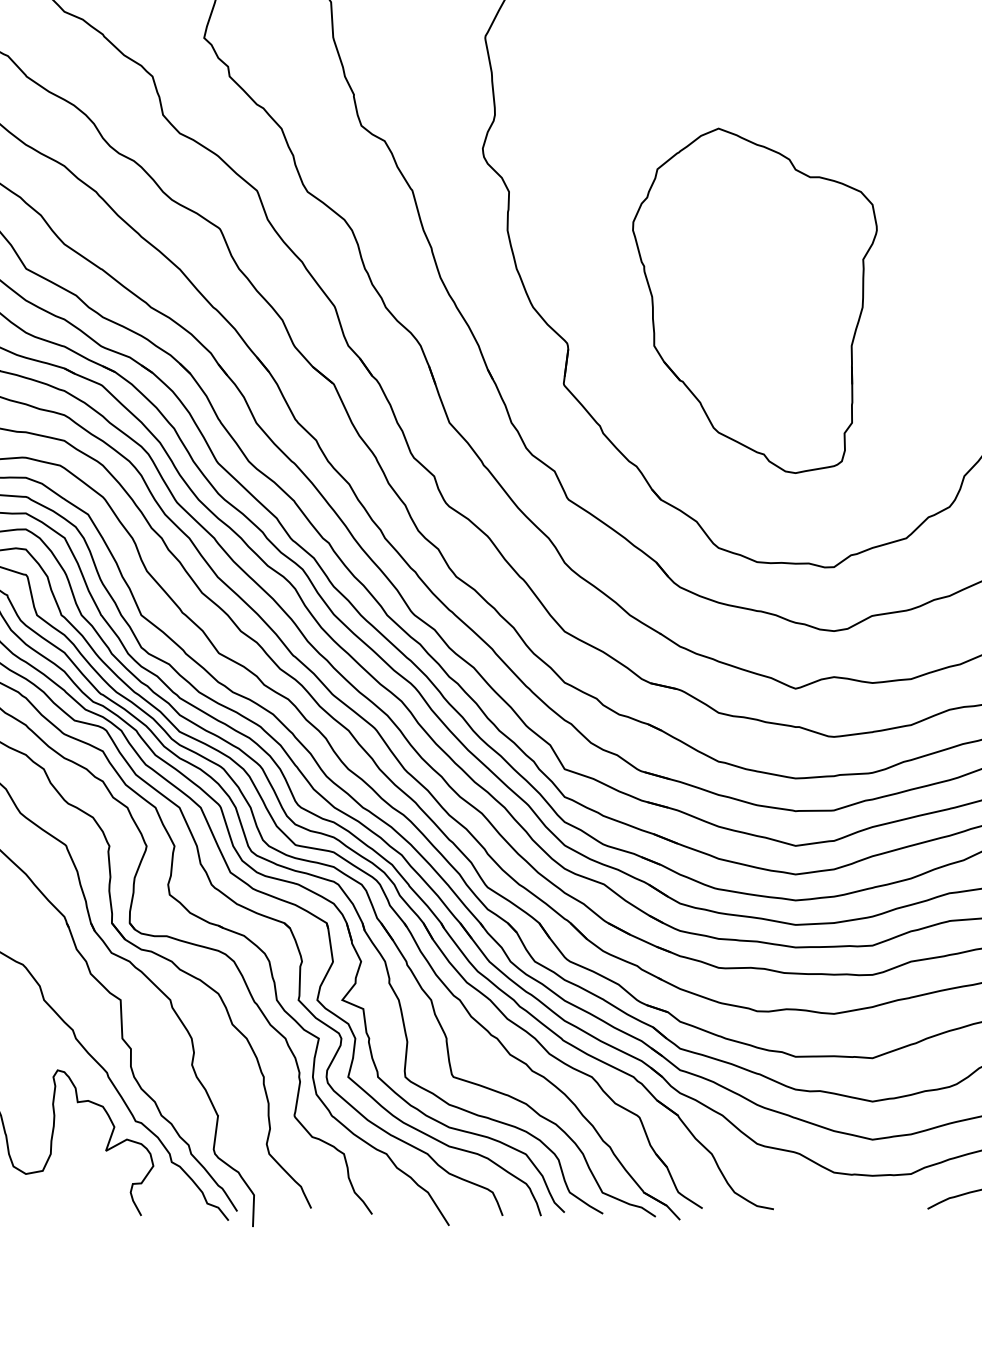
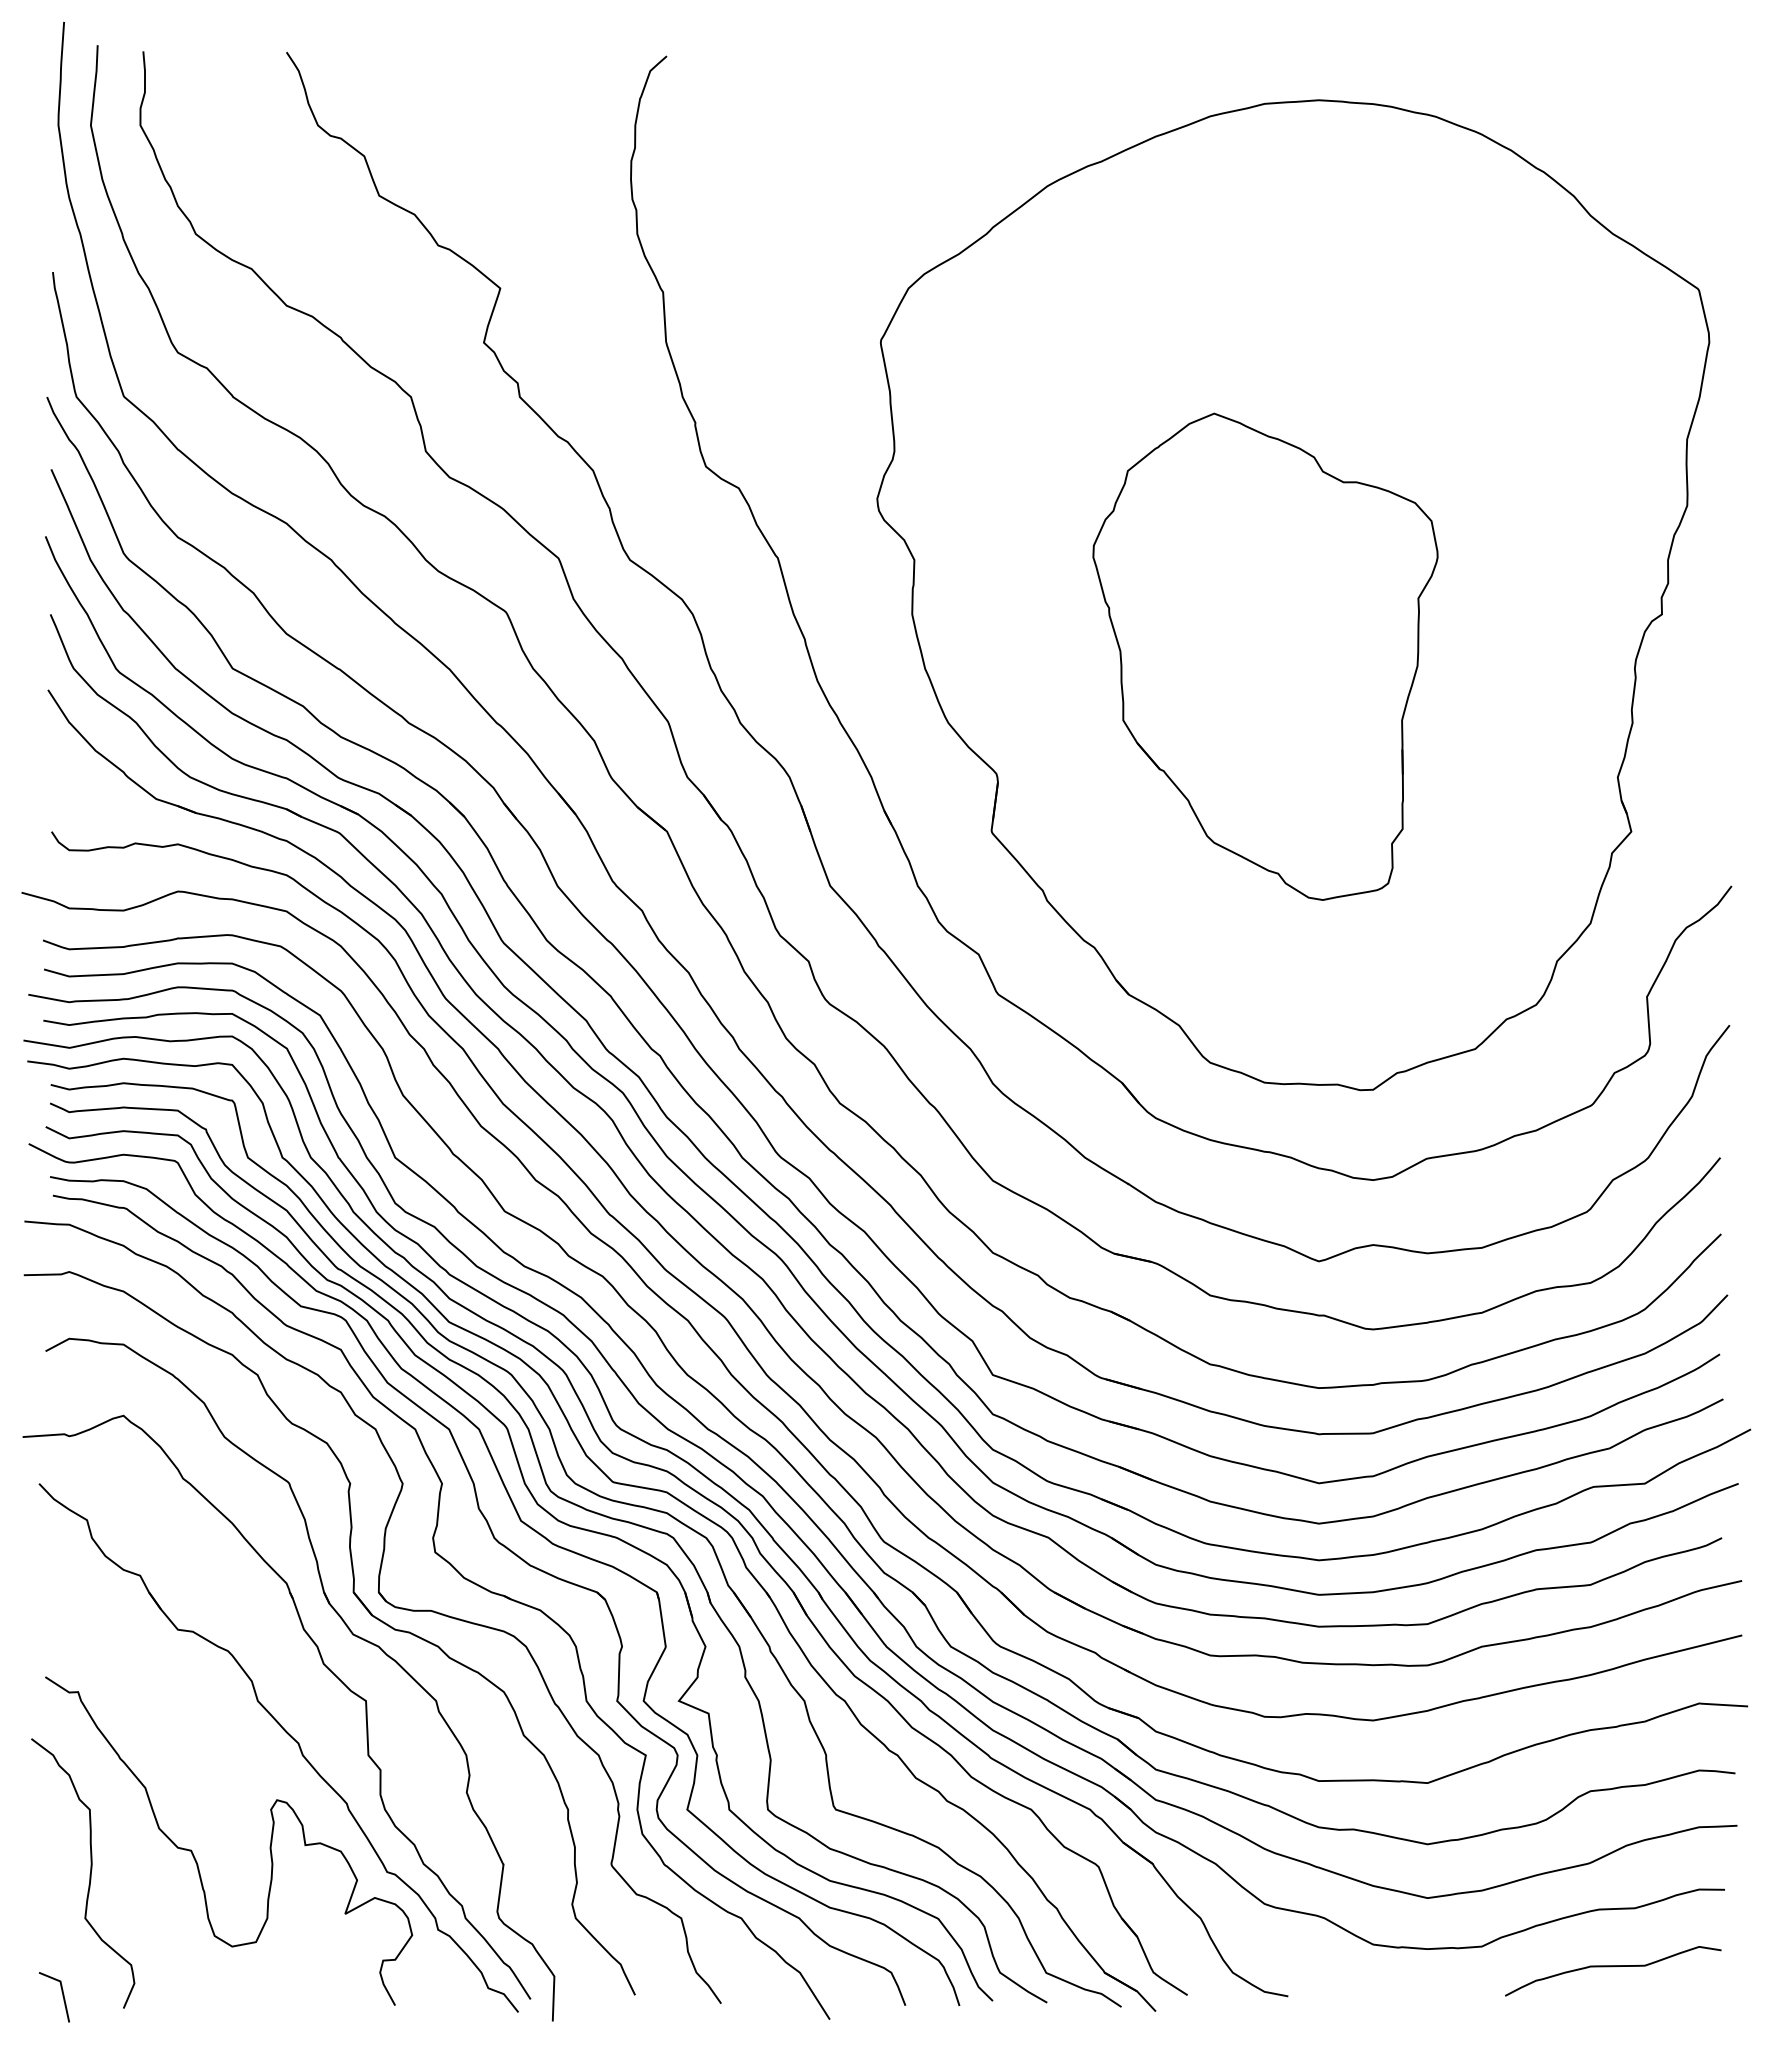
part: (754, 300) -> (1265, 656), moved

